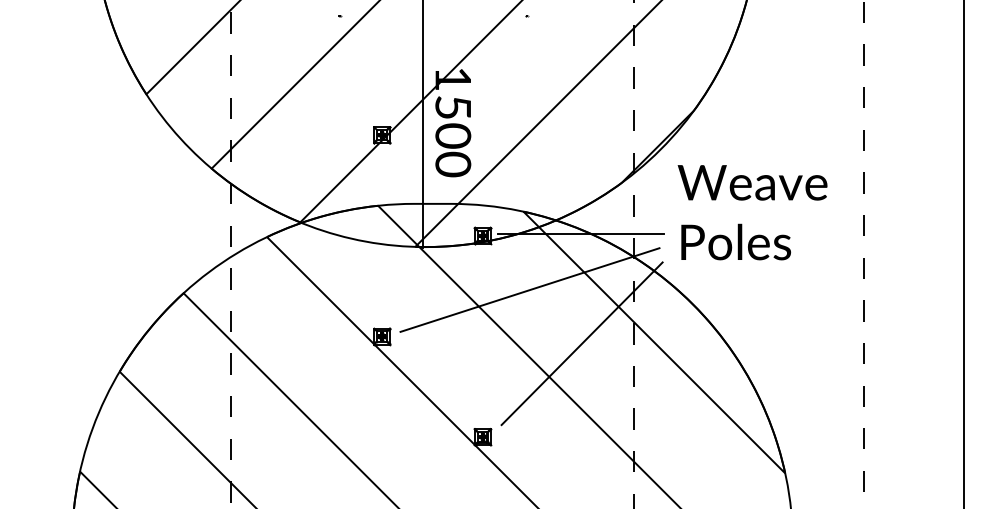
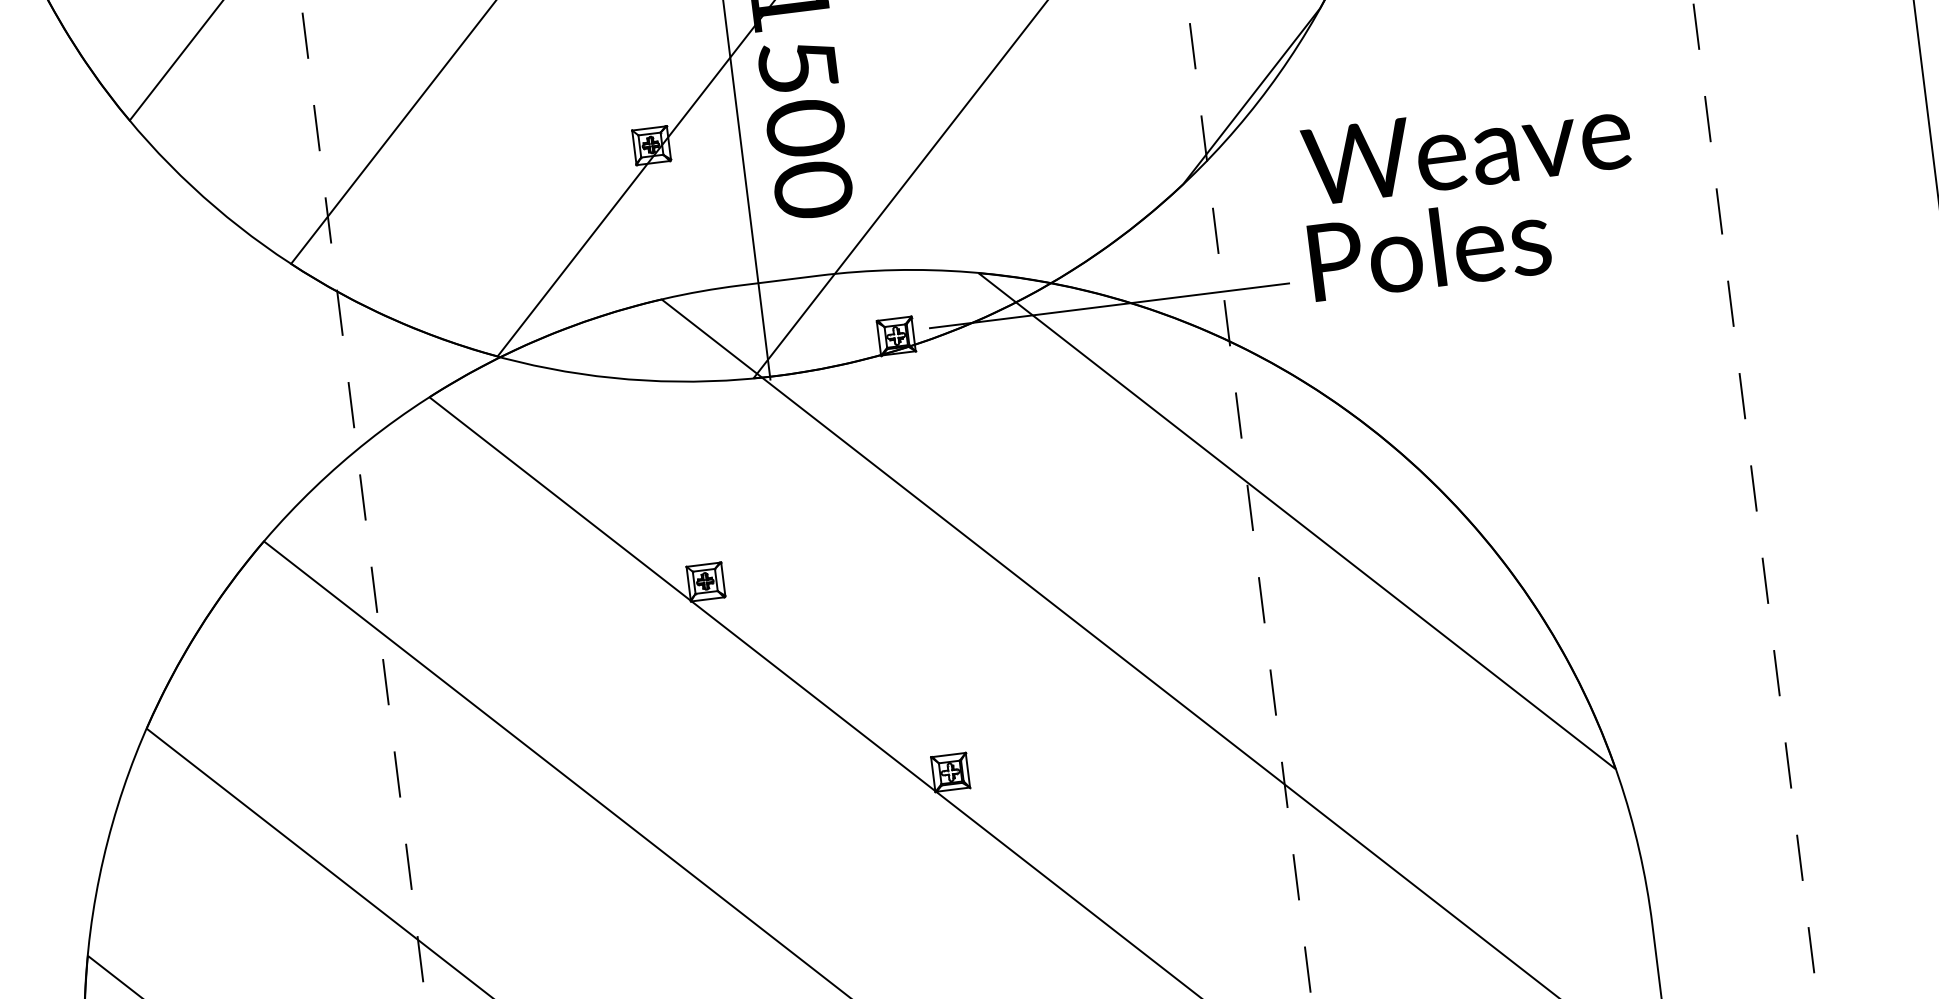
text: (736, 241) -> (1430, 247), moved
line: (529, 289) -> (1012, 439), removed
line: (581, 343) -> (1139, 542), removed

